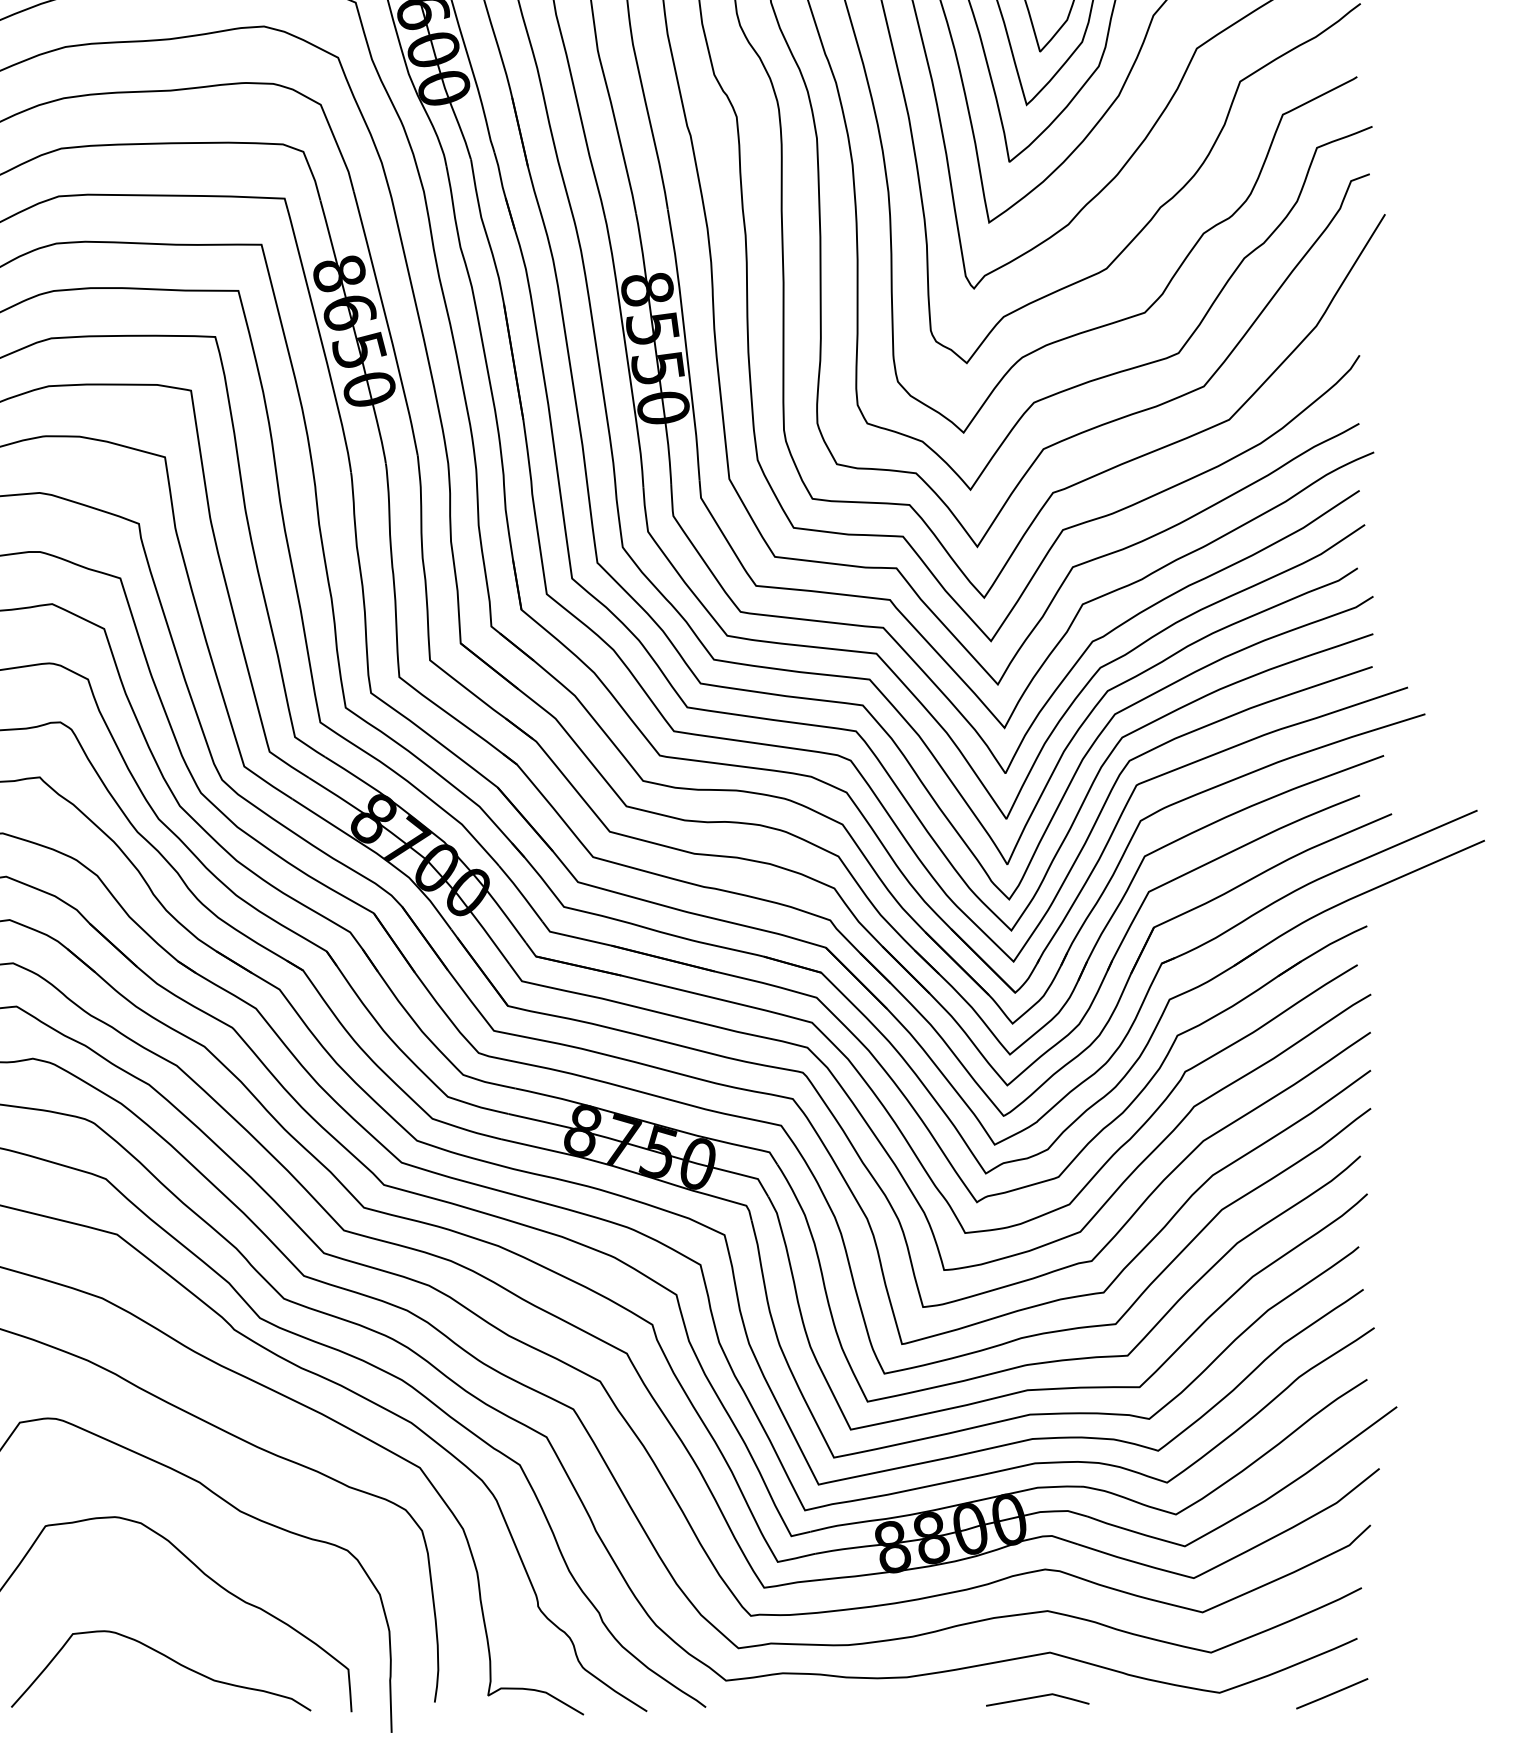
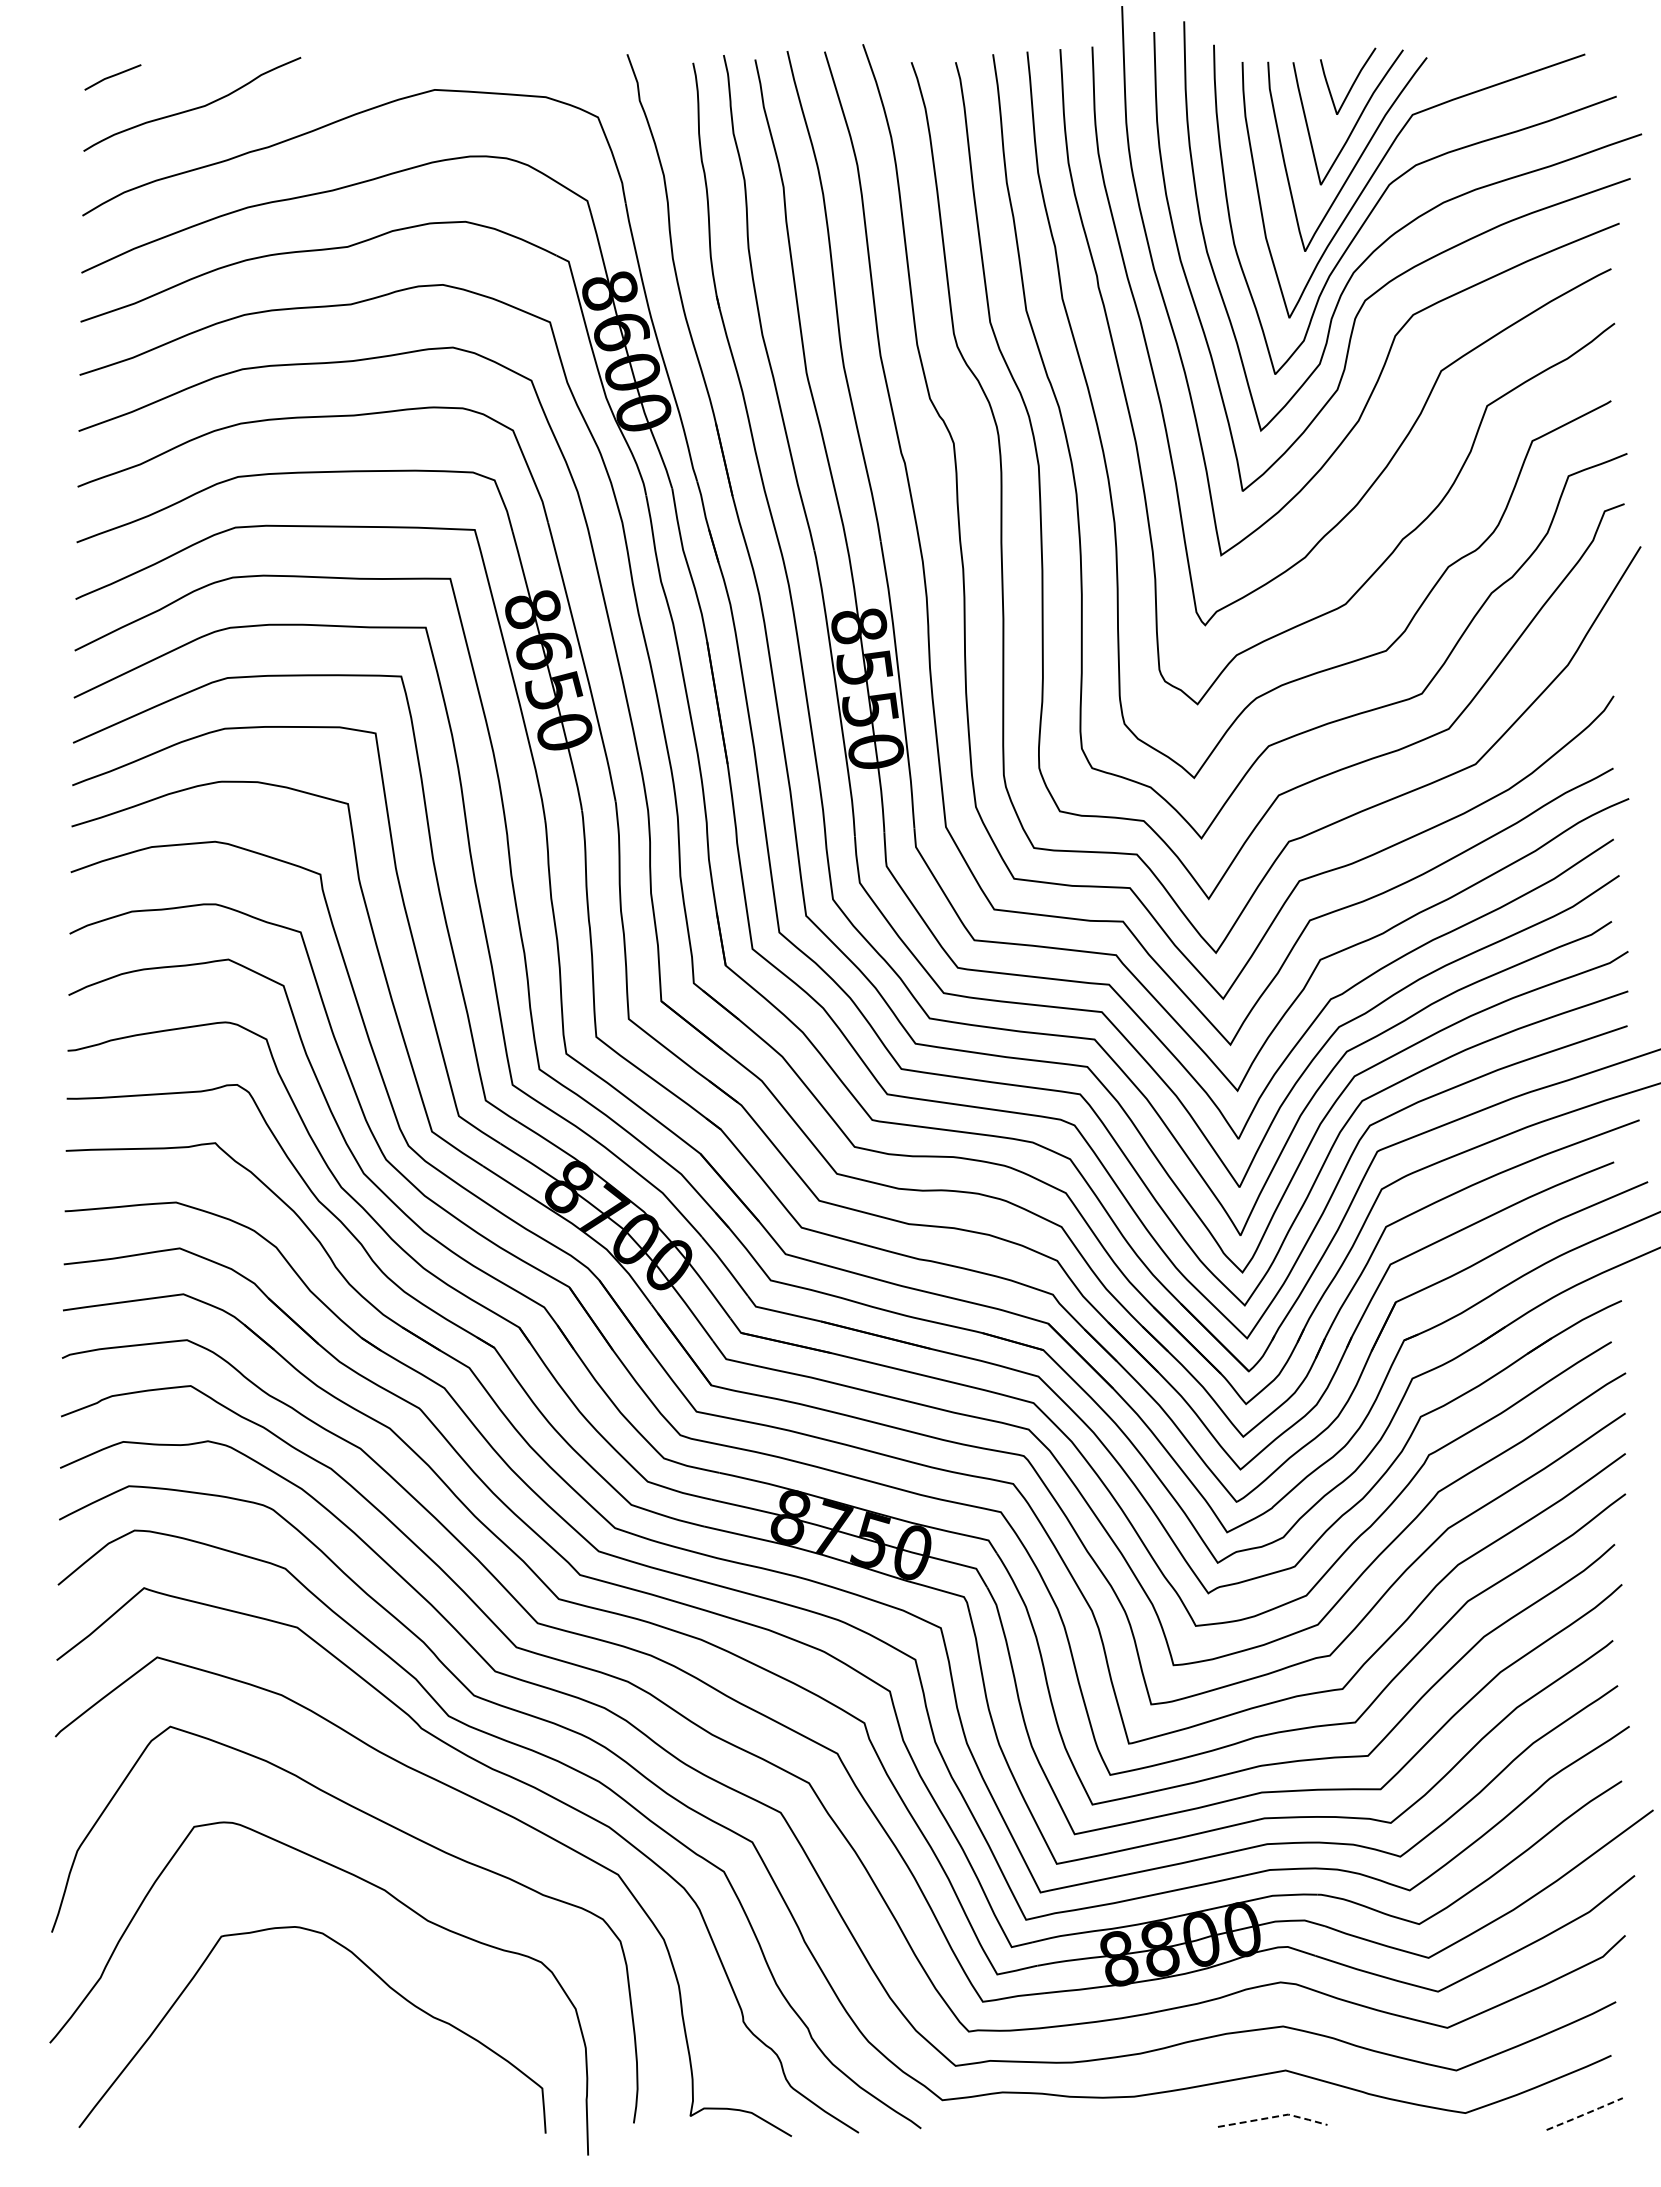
curve: (167, 1658) -> (350, 2076), removed
line: (1332, 1694) -> (1584, 2114), solid -> dashed
line: (1039, 1696) -> (1274, 2116), solid -> dashed

